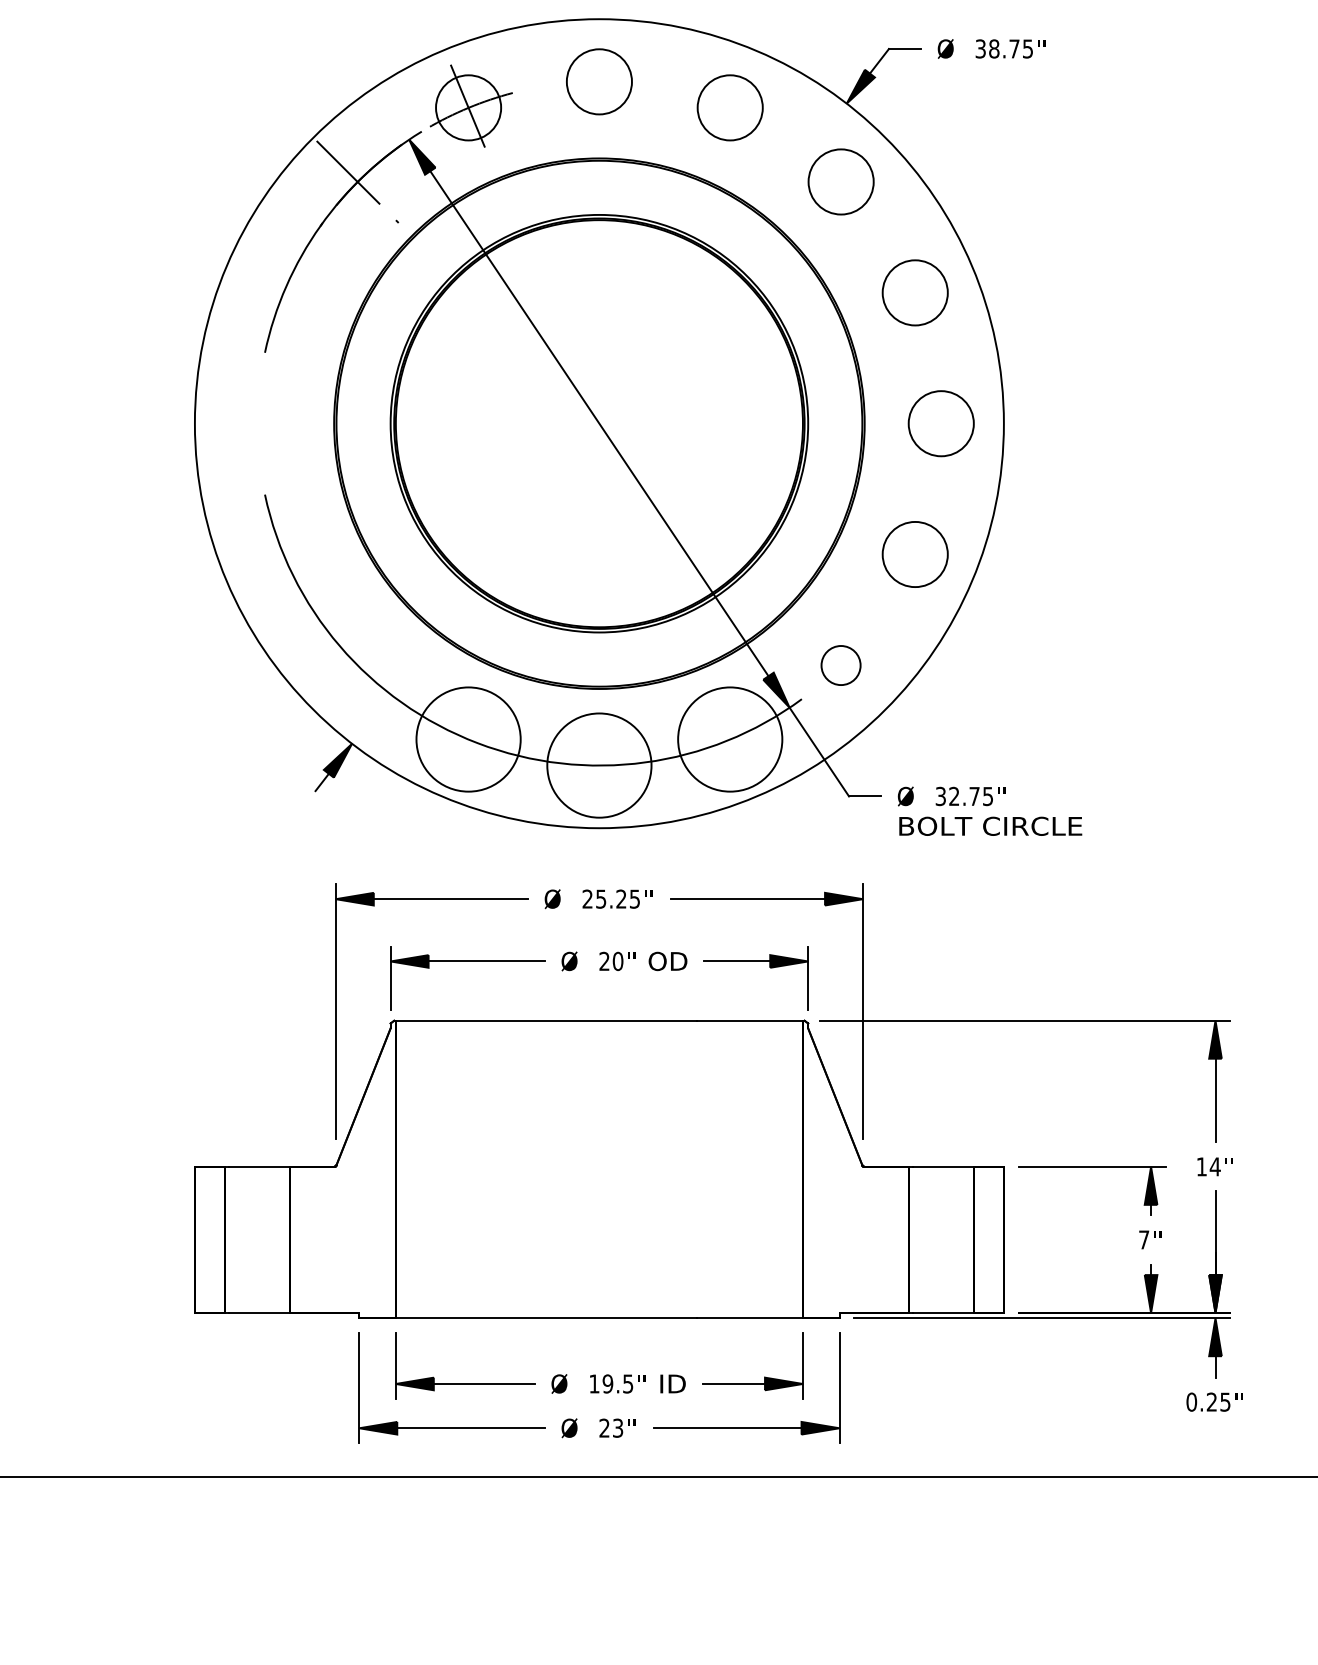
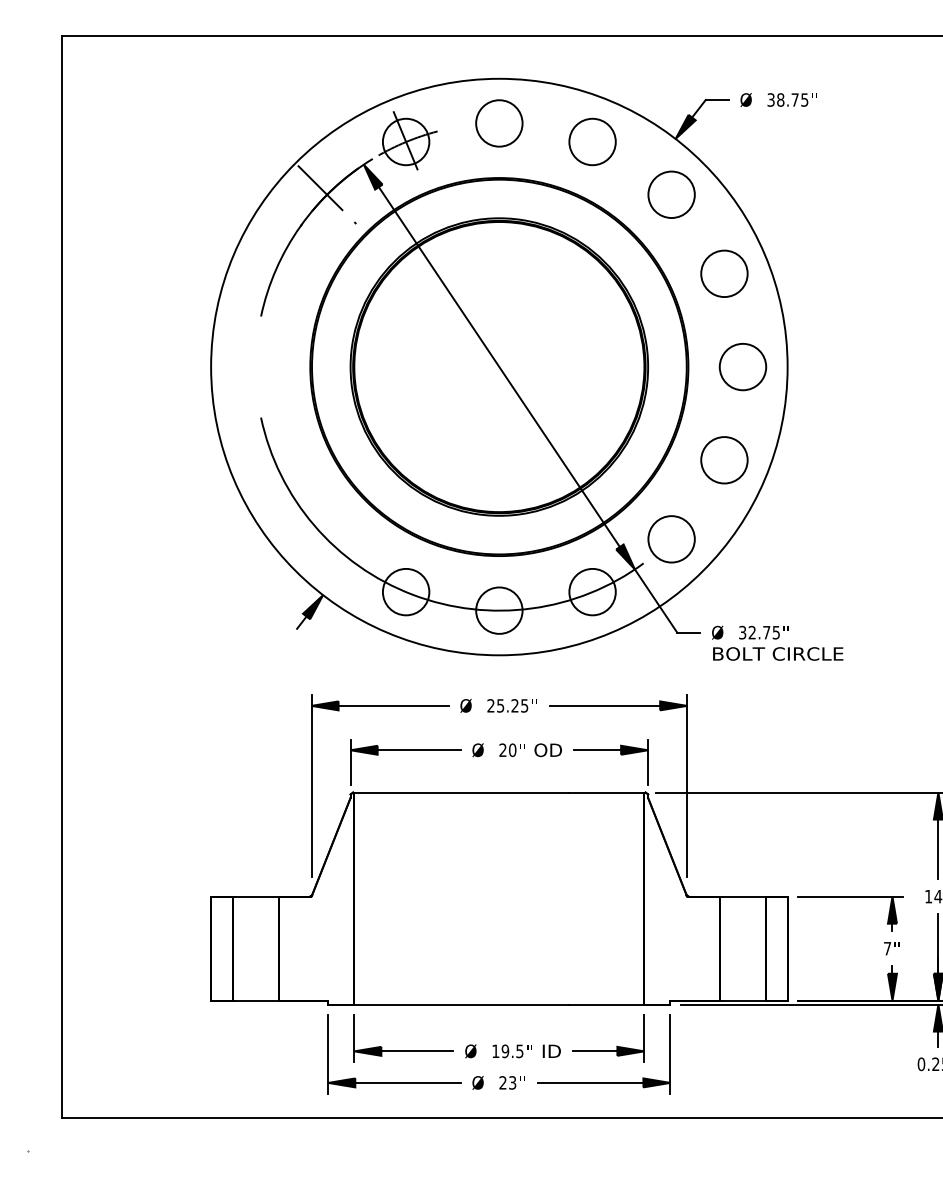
circle: (840, 665) -> (671, 539), size x1.67
circle: (467, 738) -> (405, 591), size x0.62
circle: (730, 738) -> (592, 591), size x0.62
circle: (599, 765) -> (499, 610), size x0.62

